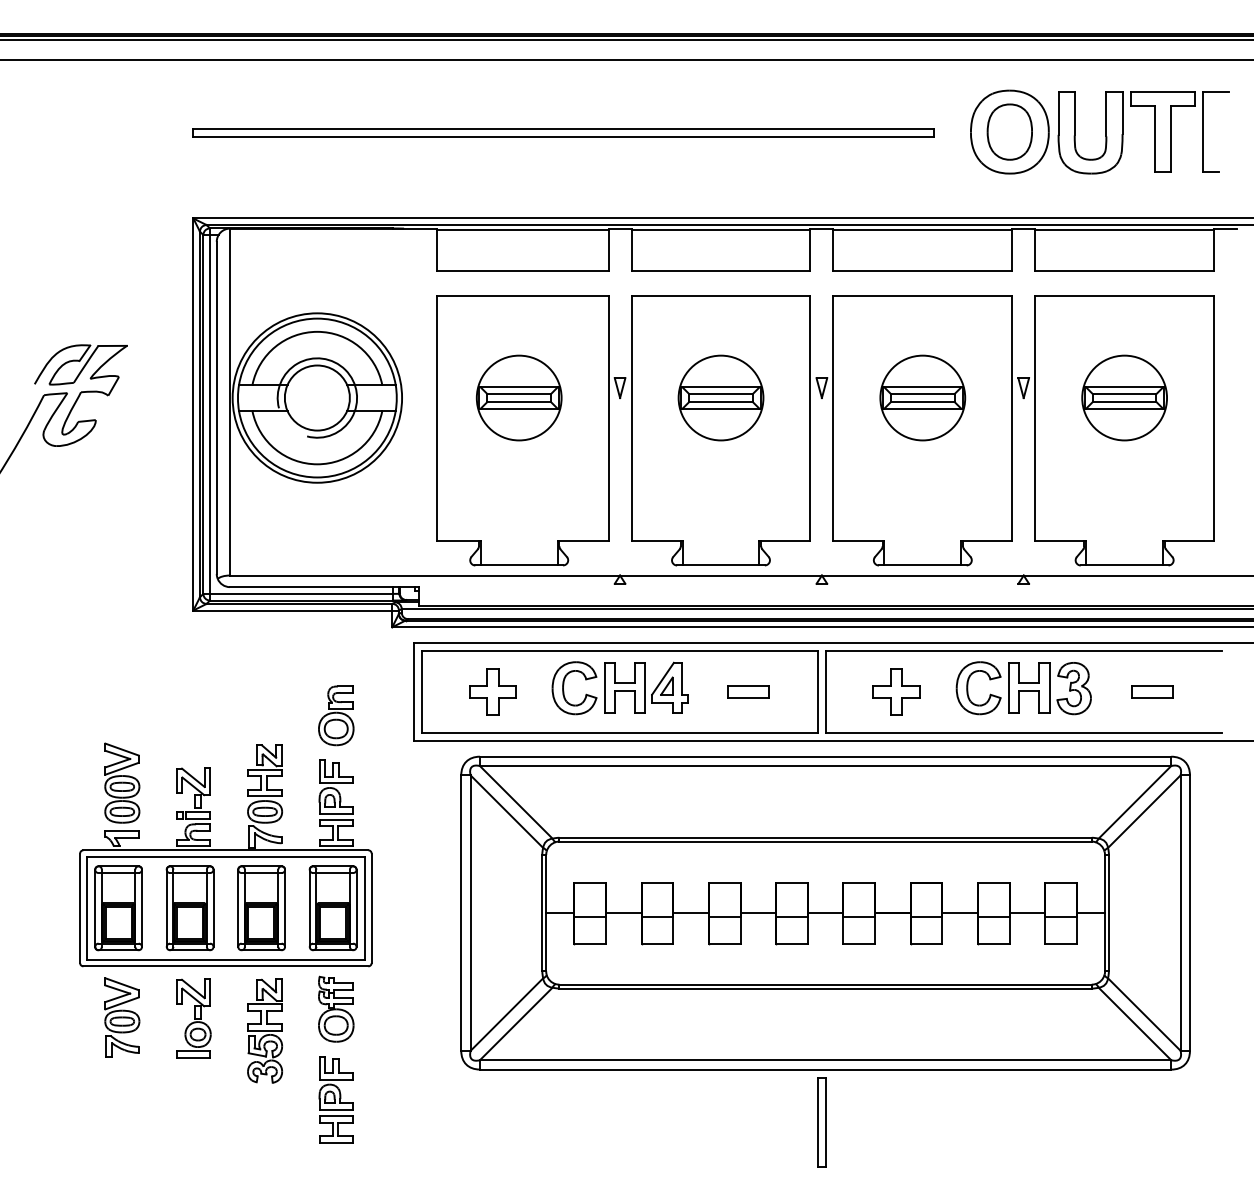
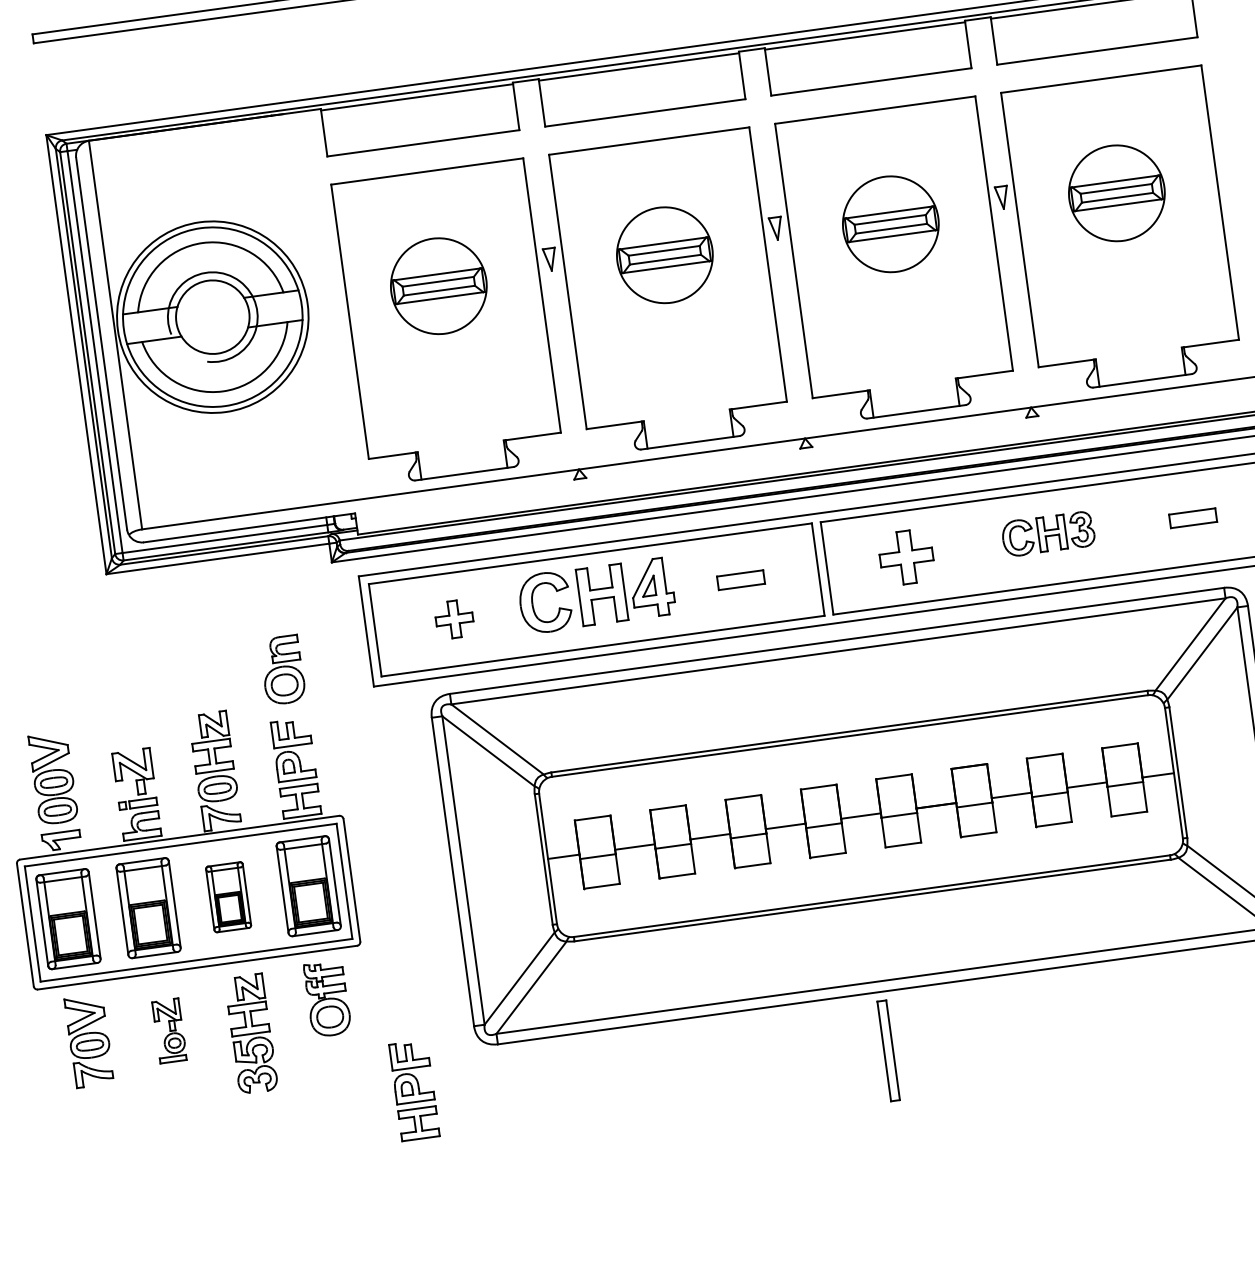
part: (1023, 688) -> (1048, 534), size x0.6
part: (492, 691) -> (453, 618), size x0.7
part: (261, 908) -> (228, 897), size x0.7
part: (193, 1018) -> (169, 1031), size x0.7
part: (335, 1099) -> (413, 1090), moved

